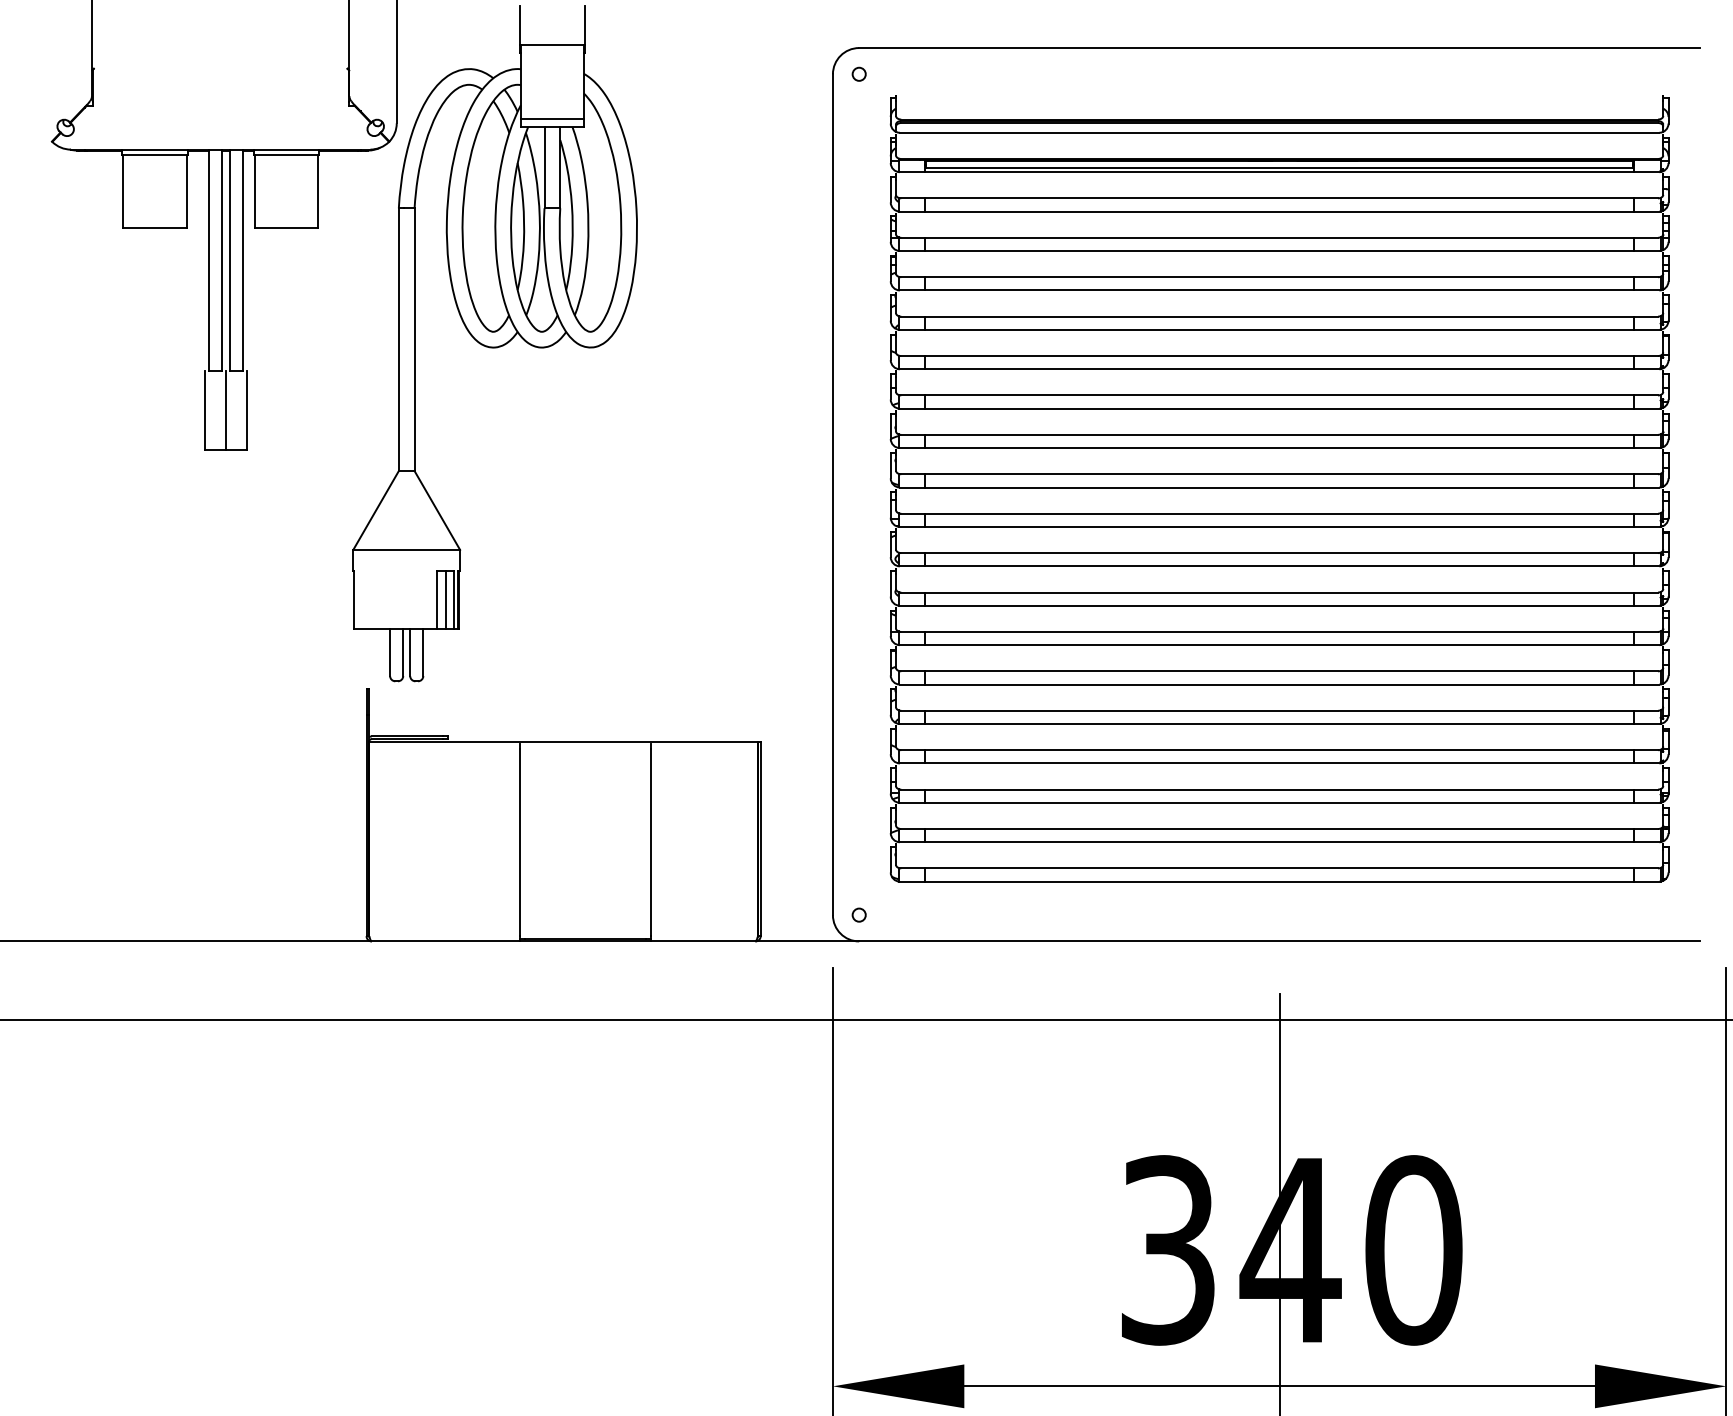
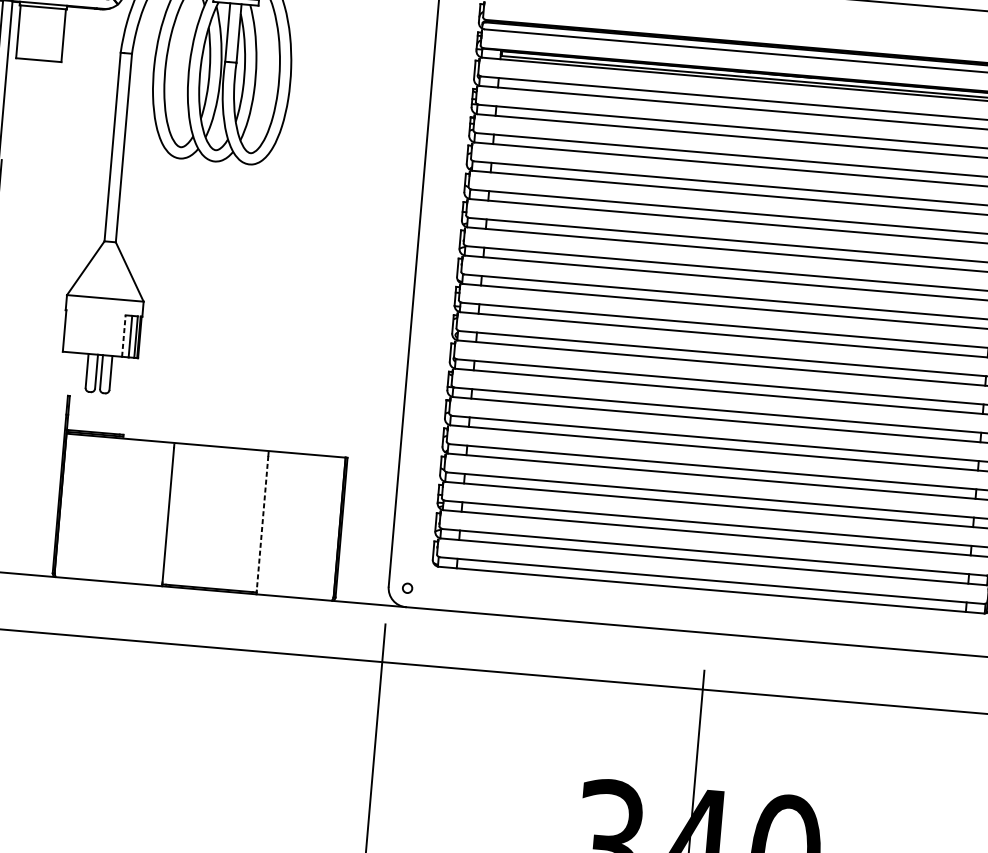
line: (436, 599) -> (123, 335), solid -> dashed
line: (650, 842) -> (262, 523), solid -> dashed

